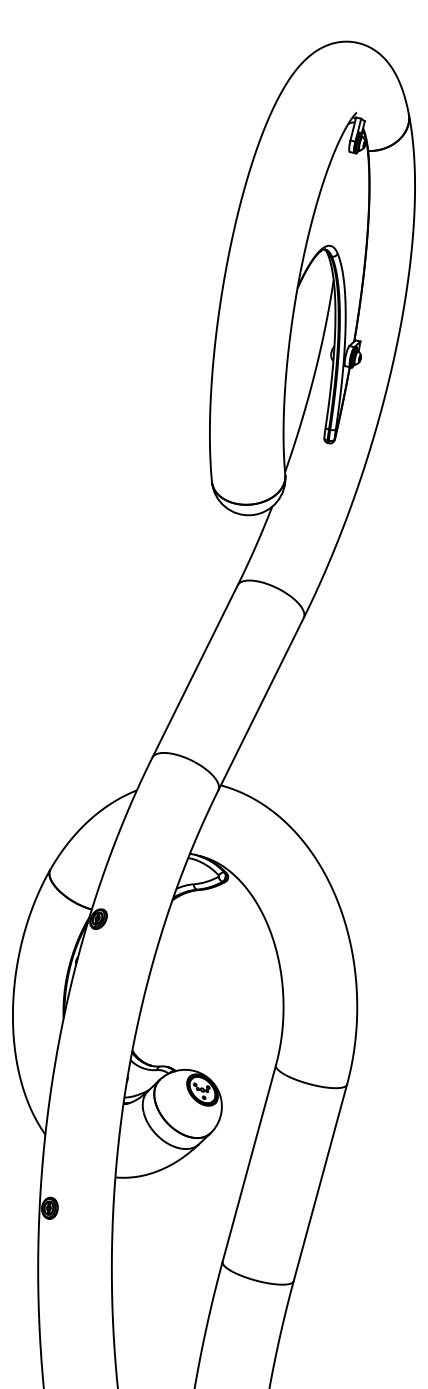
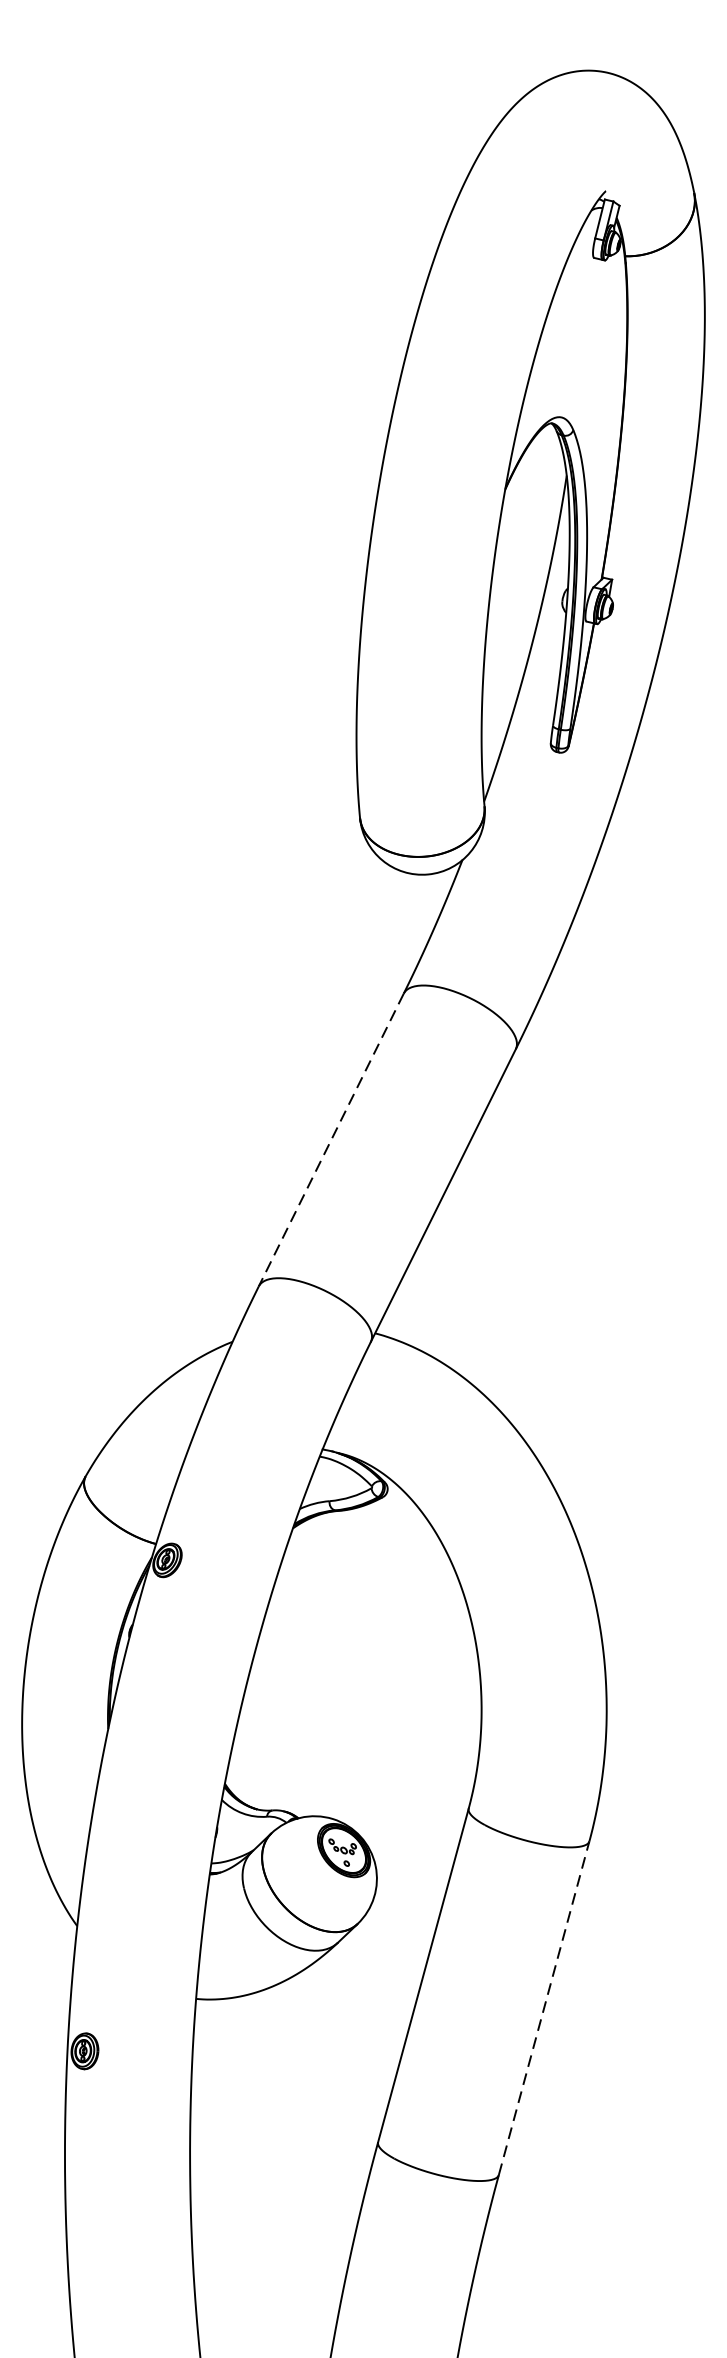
line: (194, 671) -> (330, 1139), solid -> dashed
line: (320, 1182) -> (544, 2007), solid -> dashed

